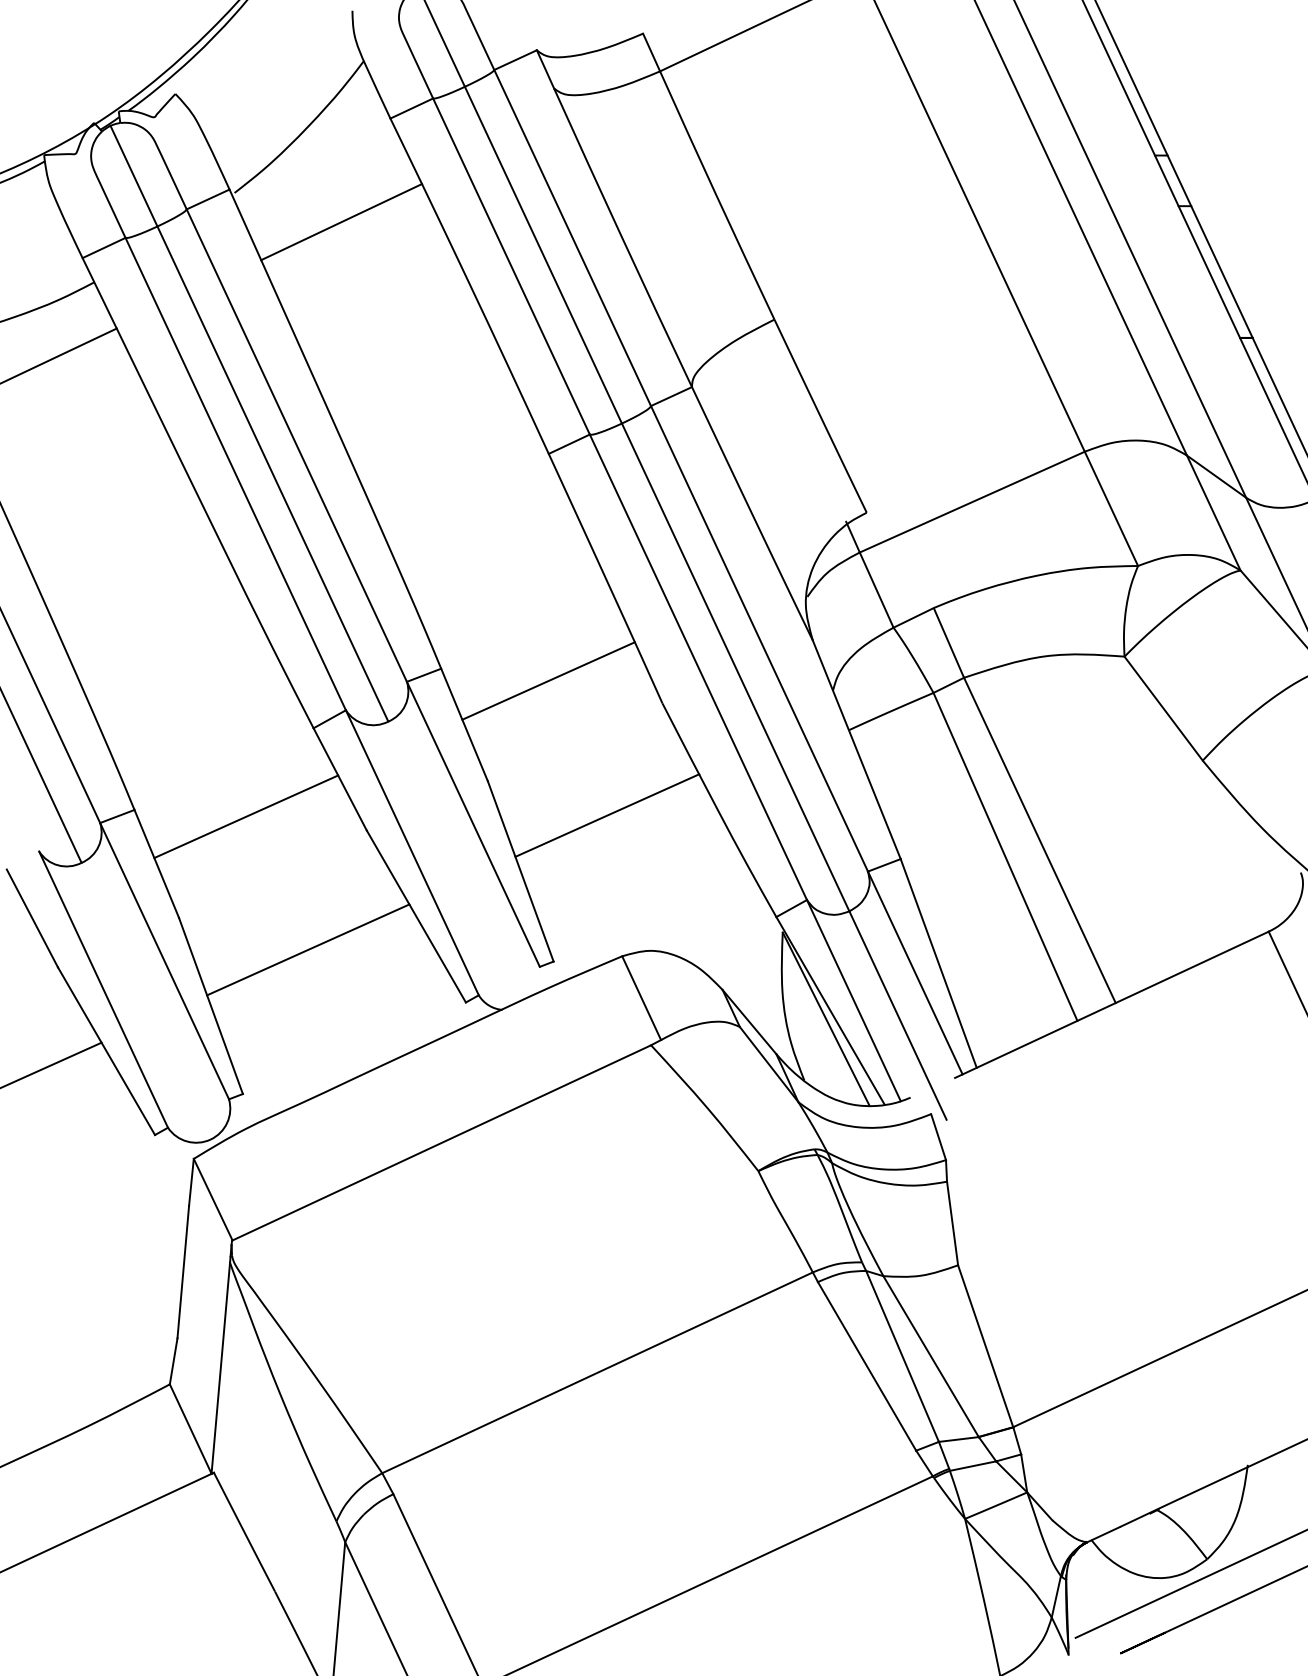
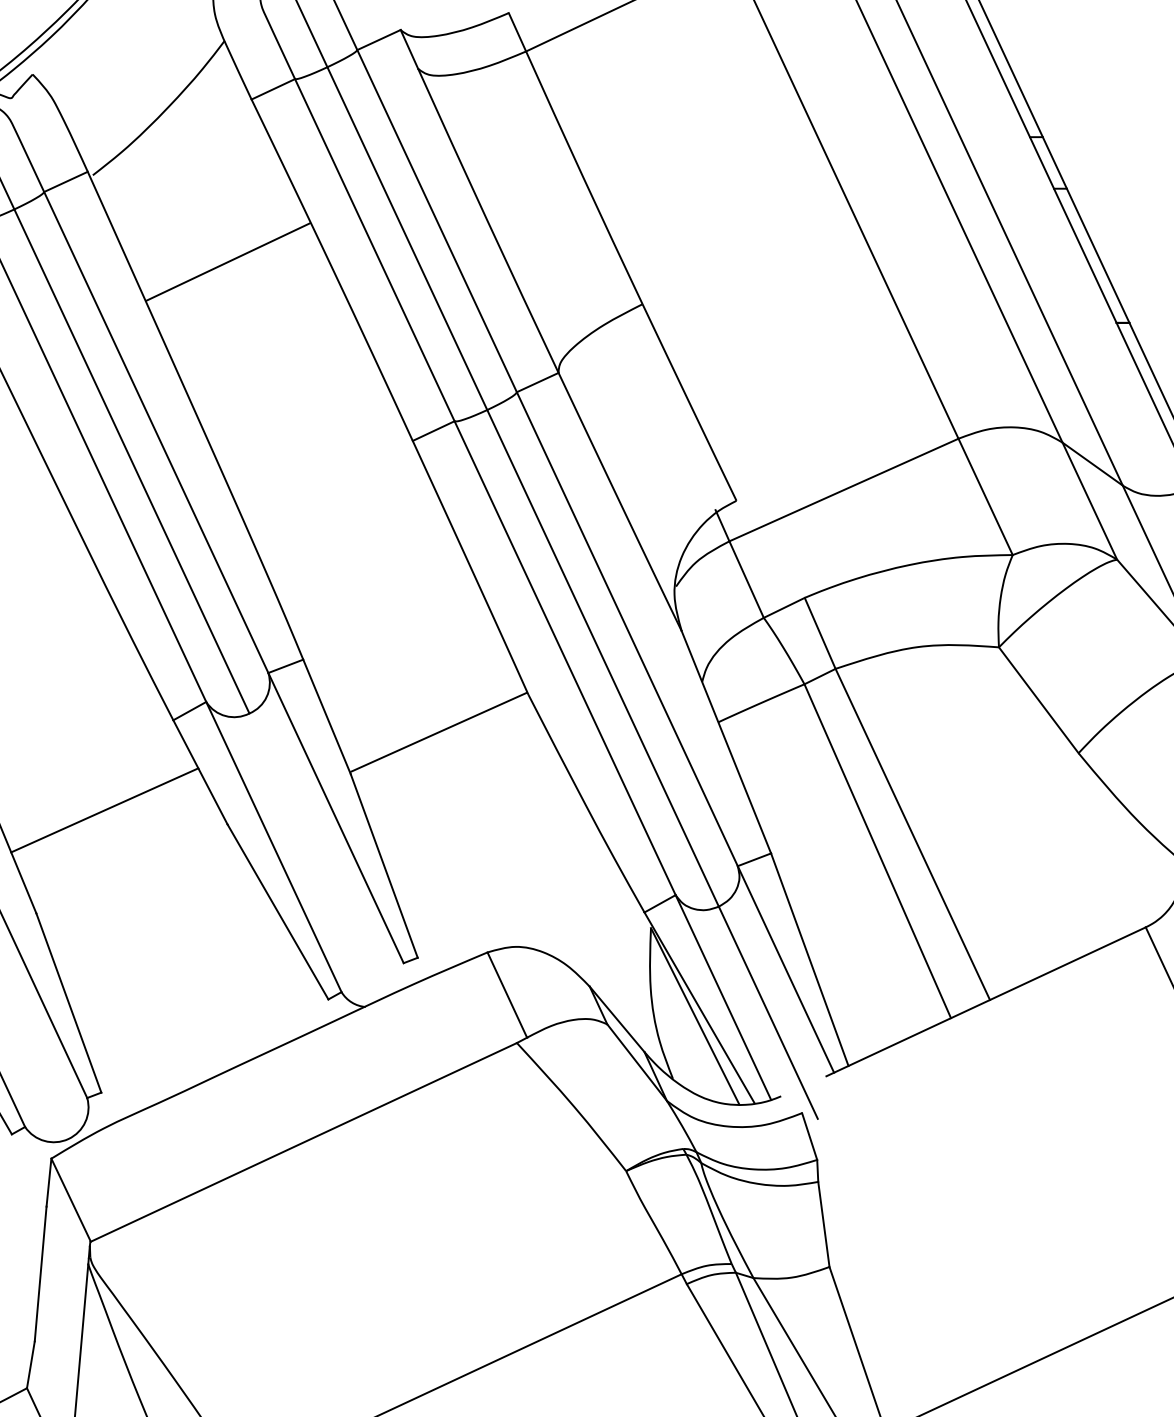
line: (341, 222) -> (228, 262), moved
line: (548, 680) -> (438, 731), moved
line: (607, 815) -> (472, 809), removed
line: (308, 949) -> (168, 945), removed

